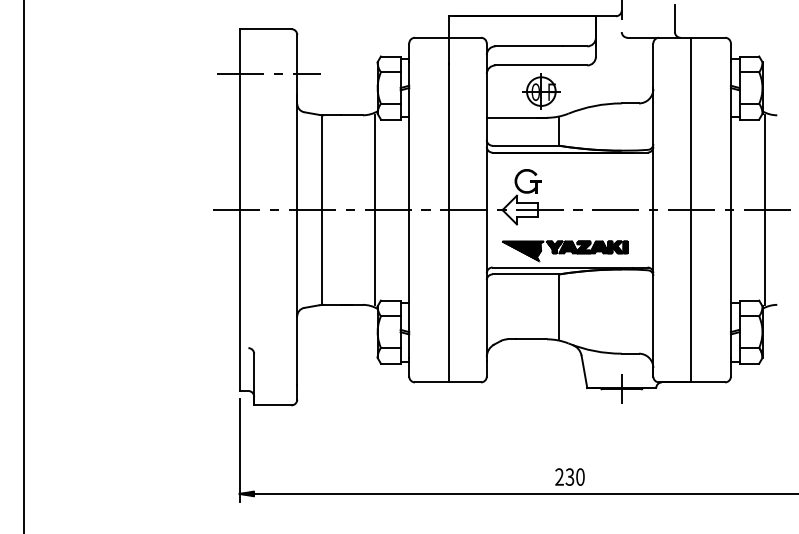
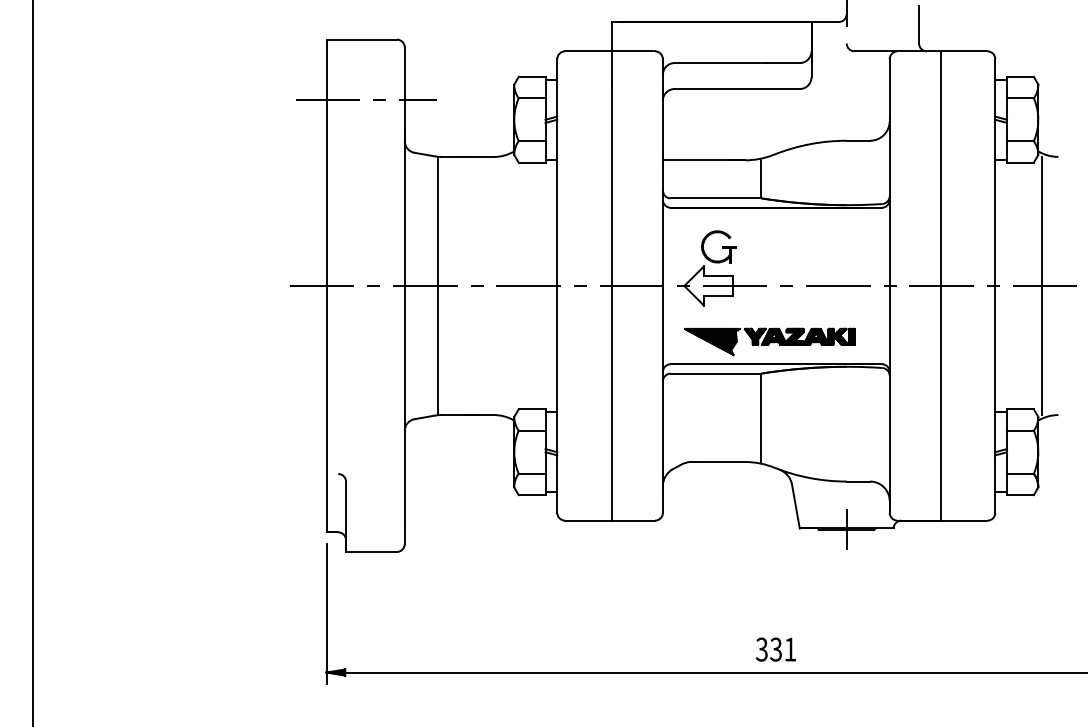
part: (541, 91) -> (737, 124), removed
line: (374, 209) -> (509, 285), removed
text: (569, 476) -> (775, 648), 230 -> 331

